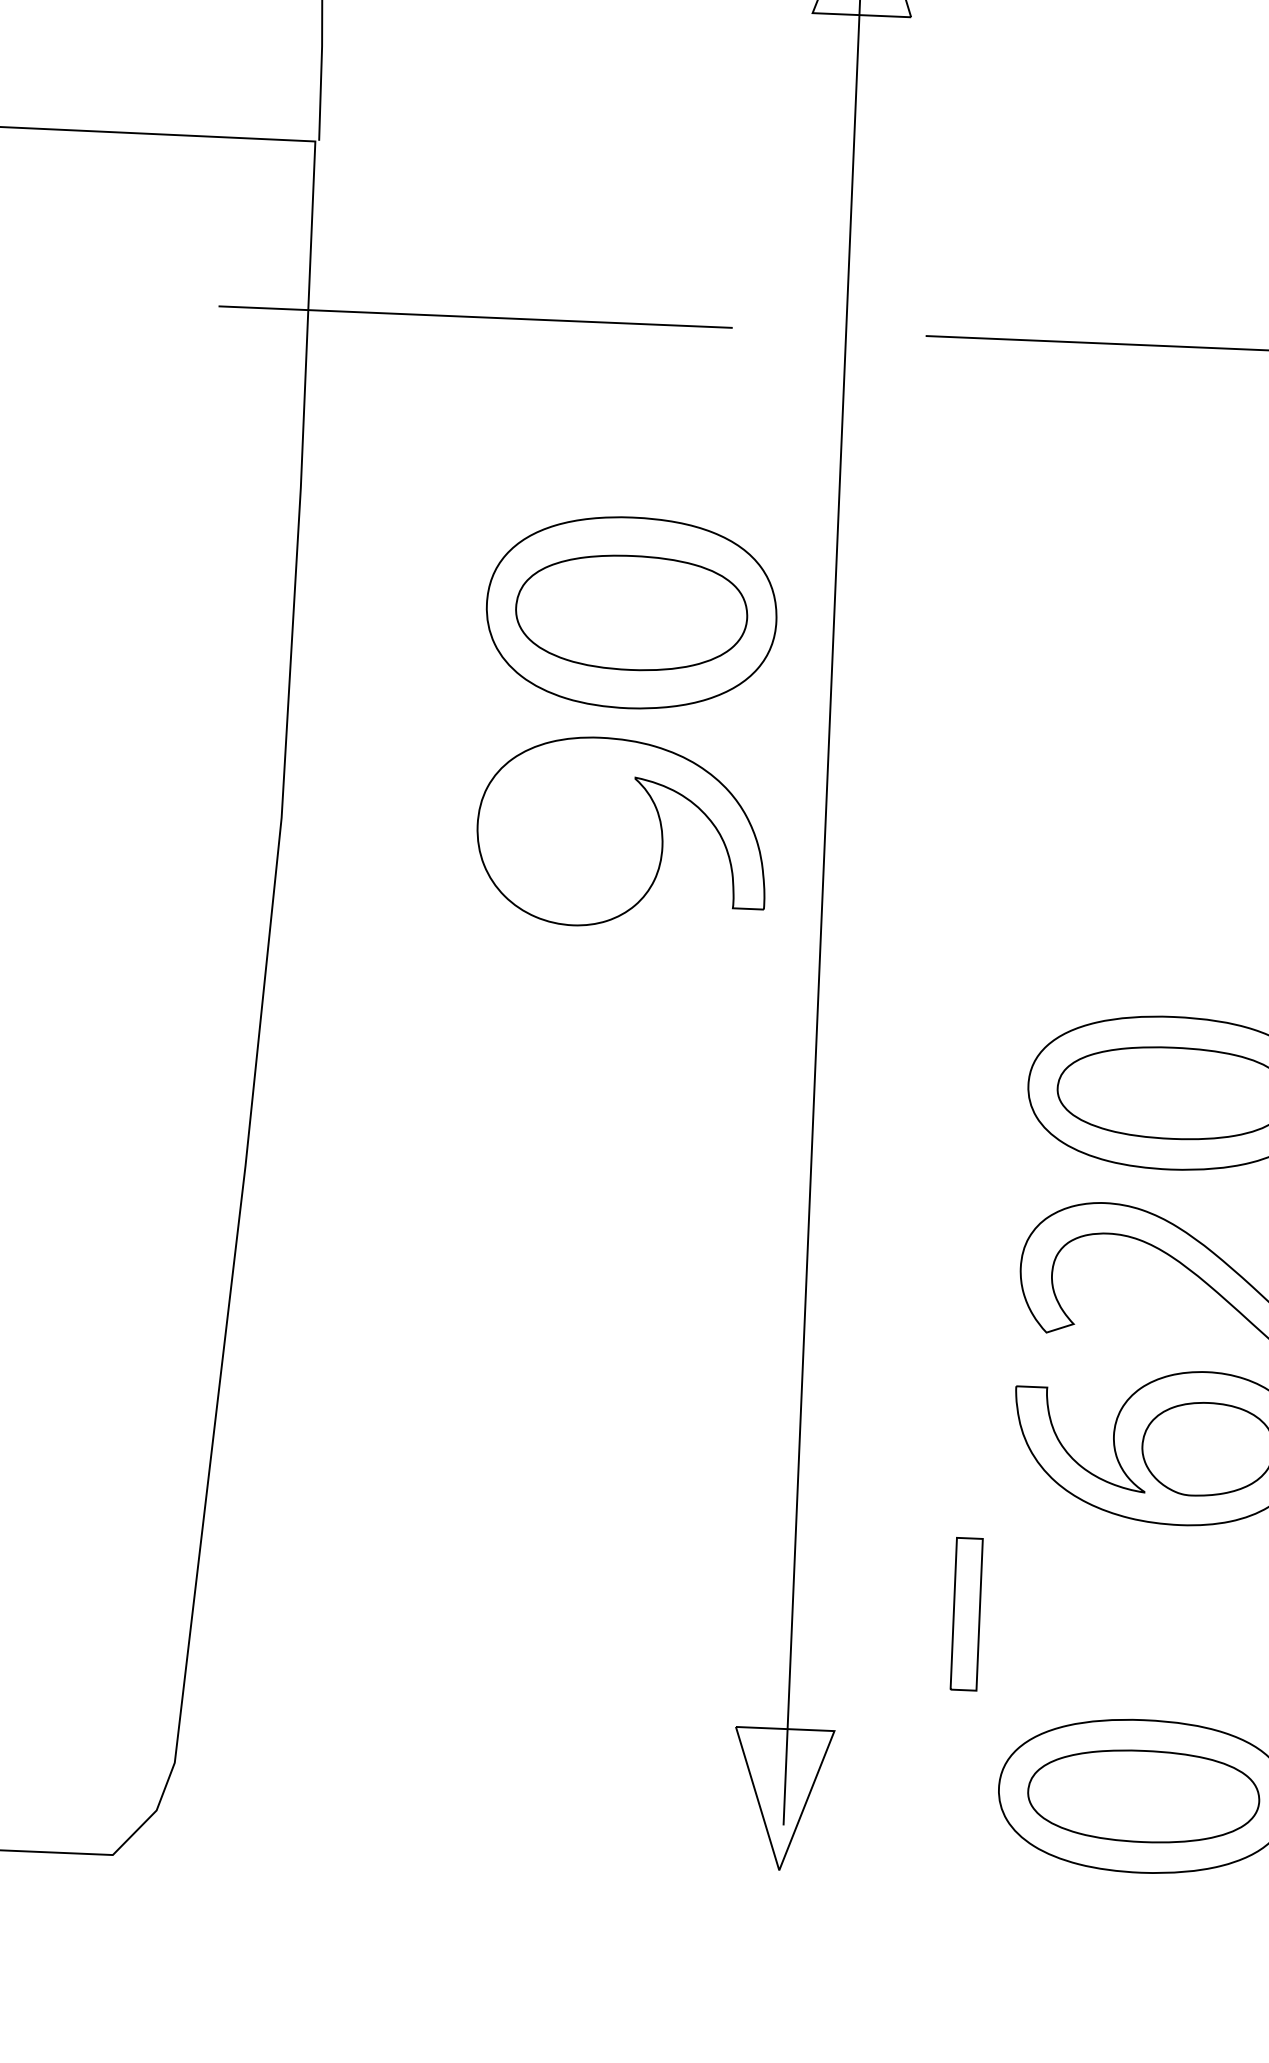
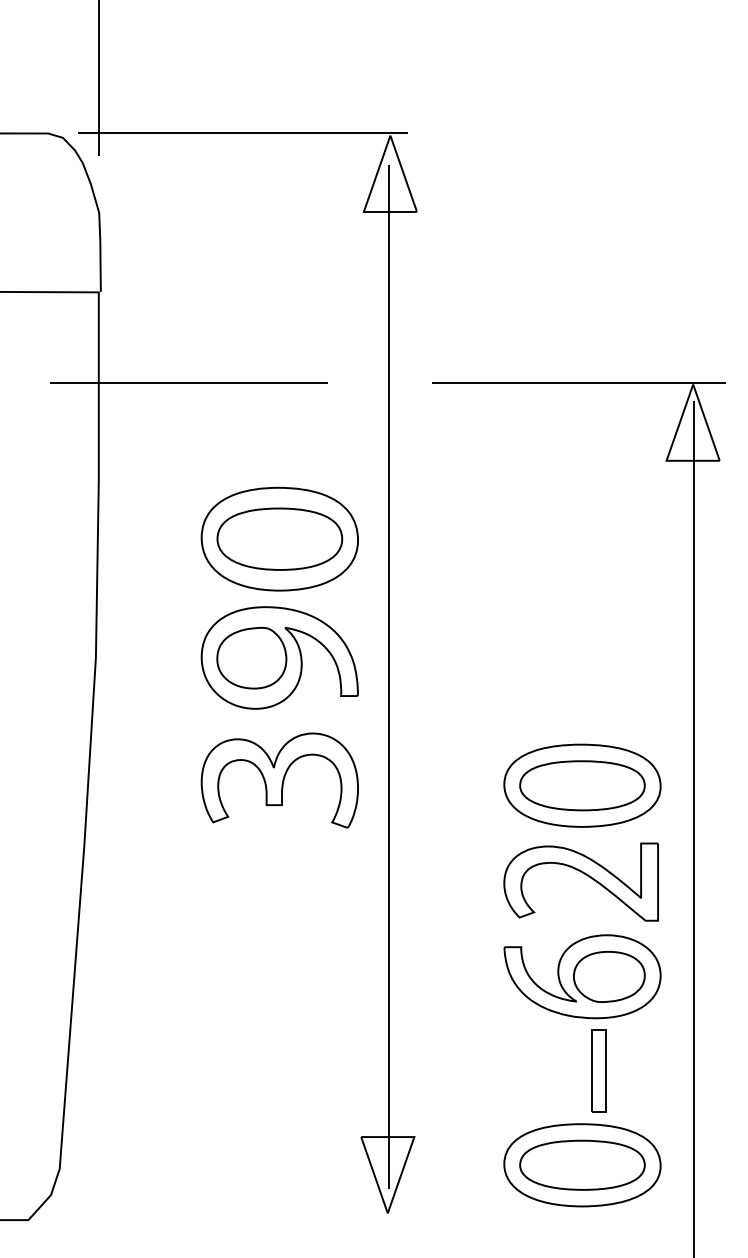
part: (569, 831) -> (251, 658), added
part: (612, 1059) -> (279, 780), added
part: (965, 1613) -> (598, 1070), moved

